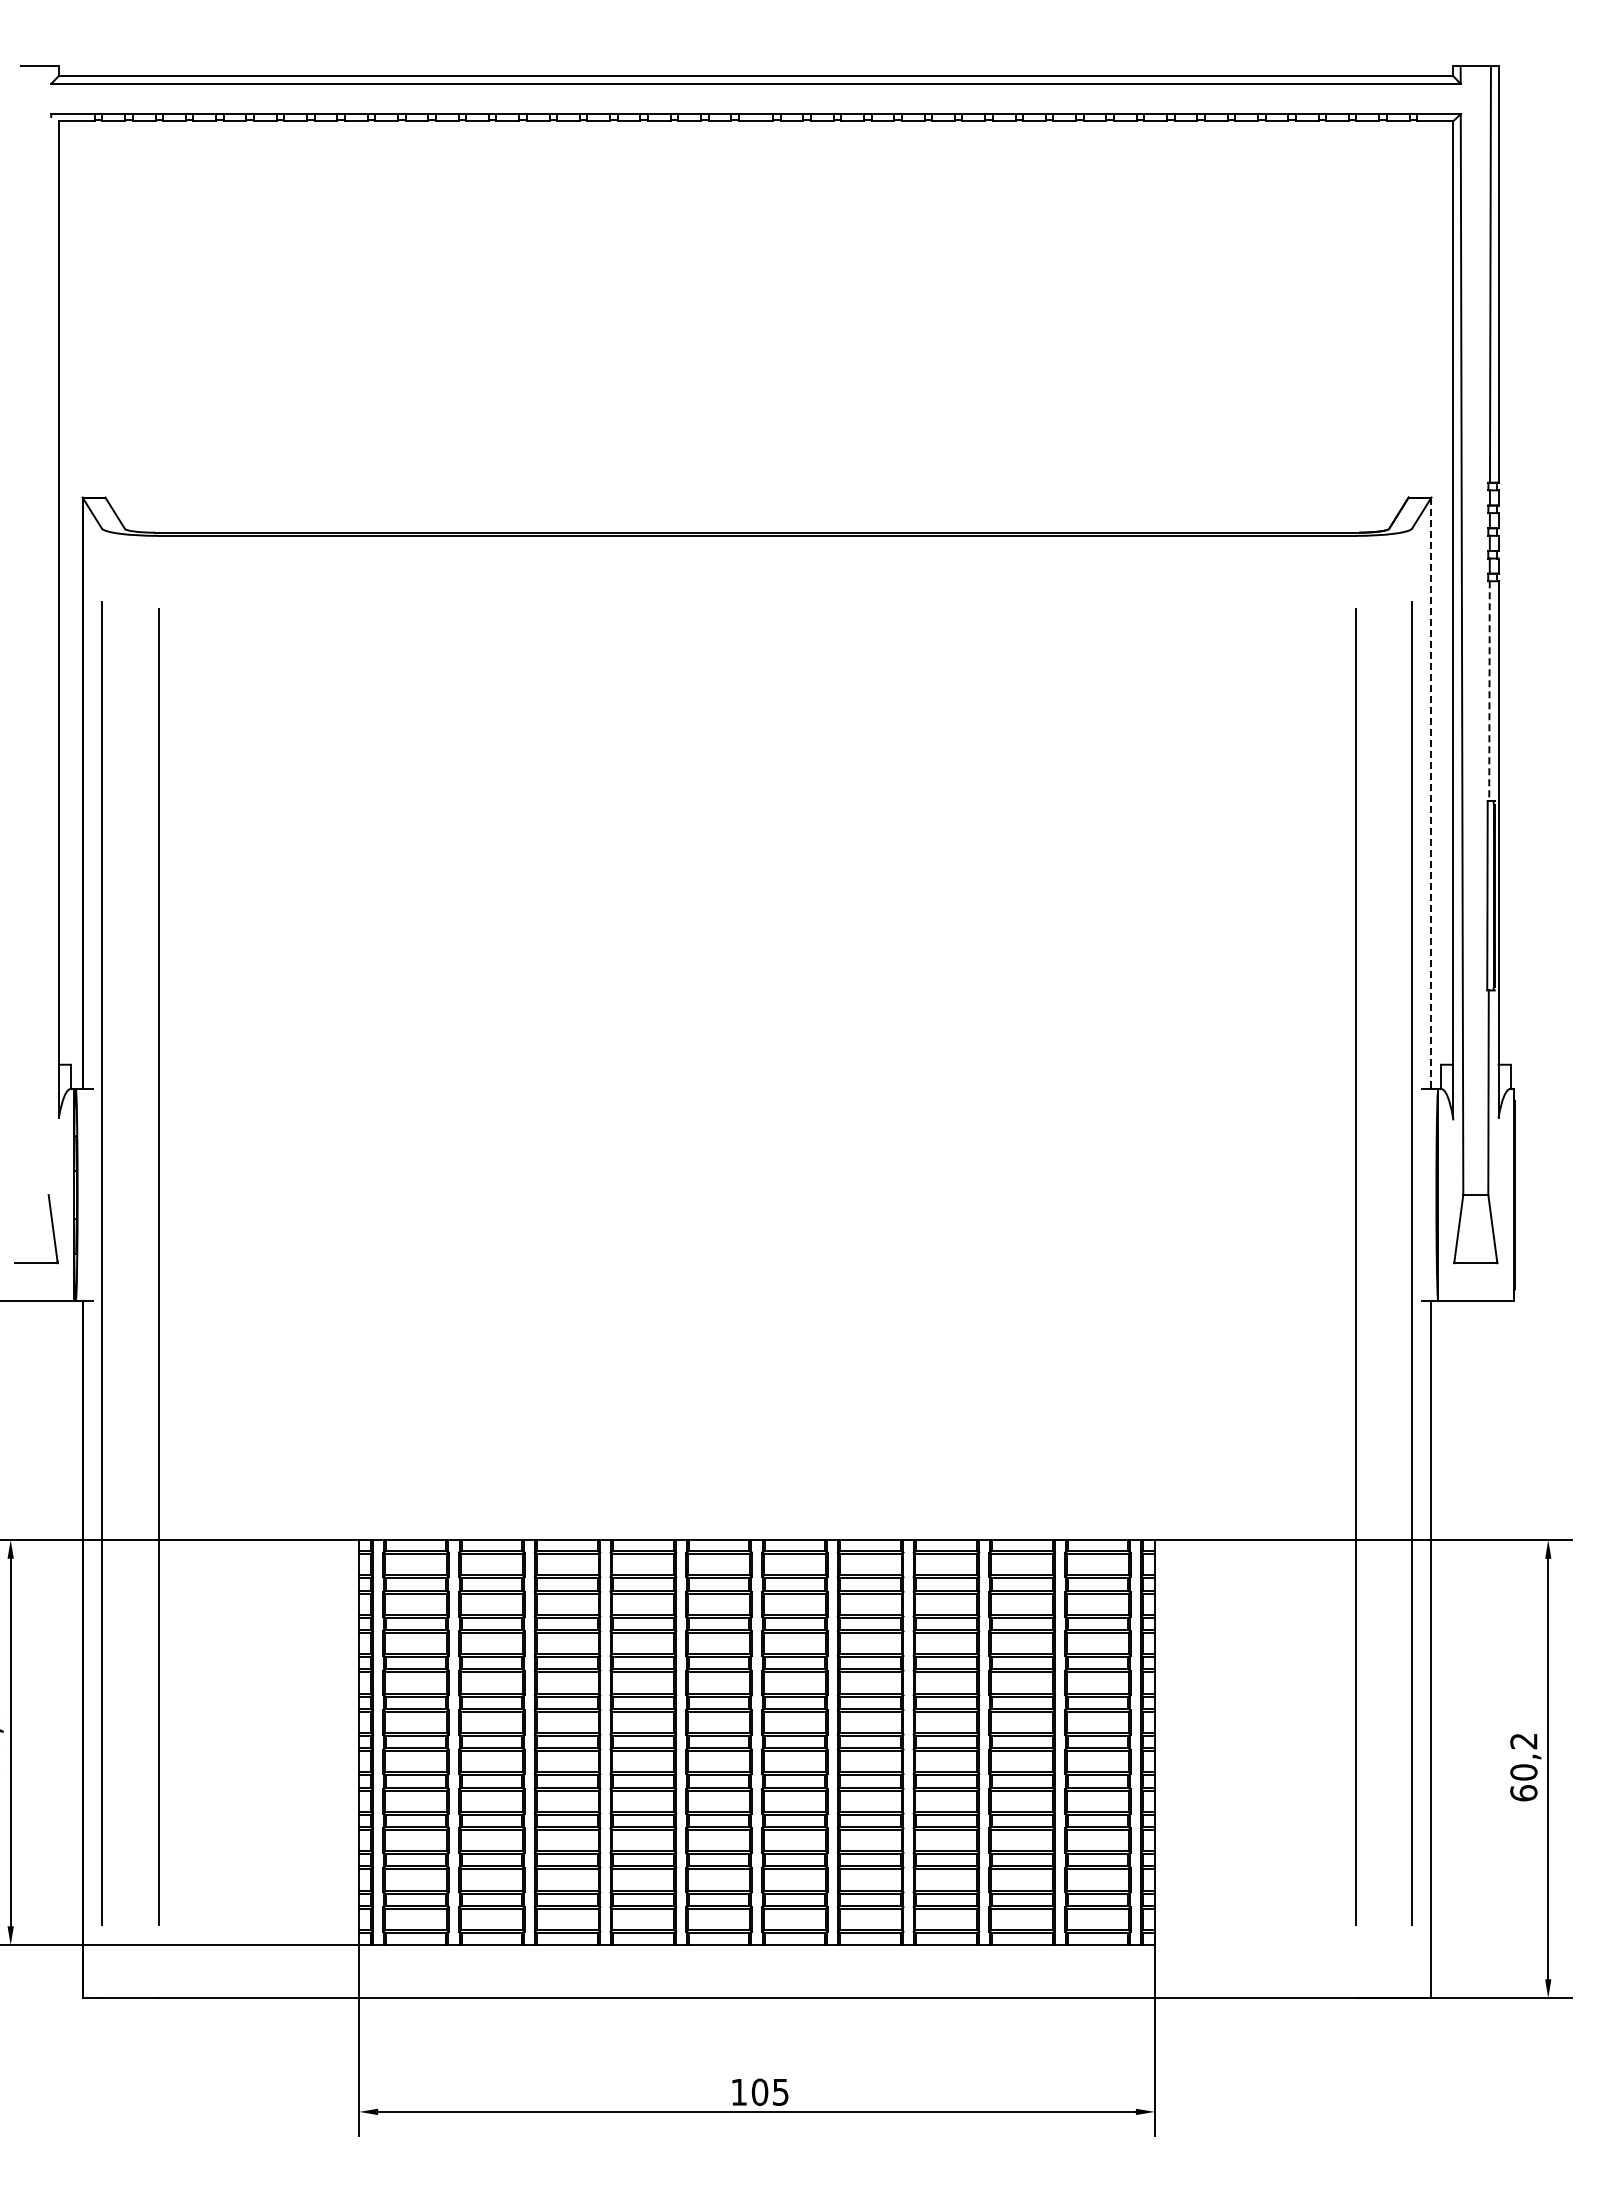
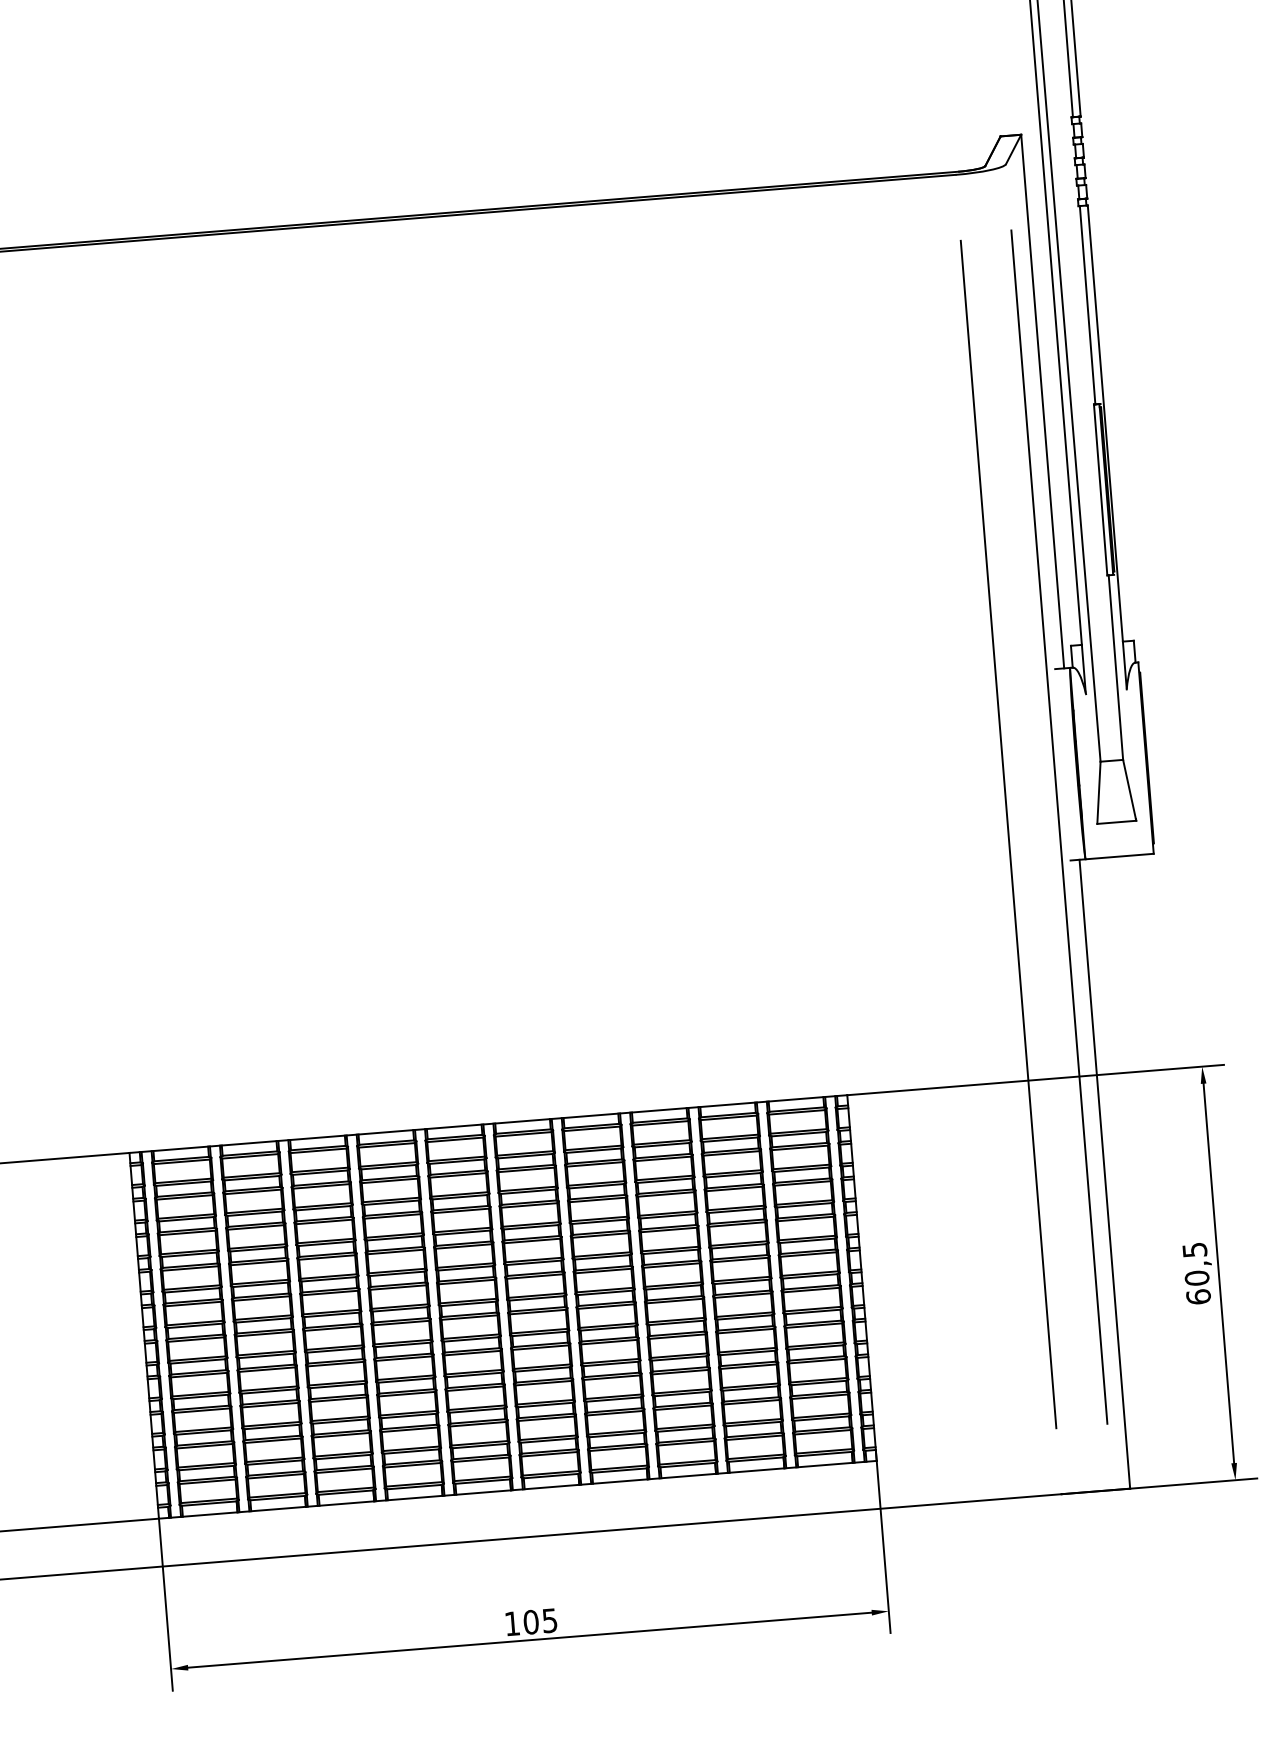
line: (1489, 691) -> (1087, 305), dashed -> solid
line: (1431, 793) -> (1042, 401), dashed -> solid
text: (1523, 1741) -> (1194, 1250), 60,2 -> 60,5

